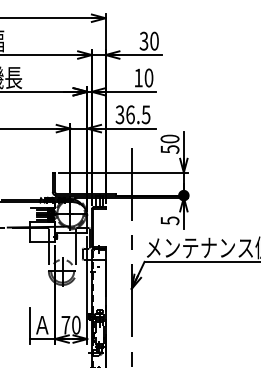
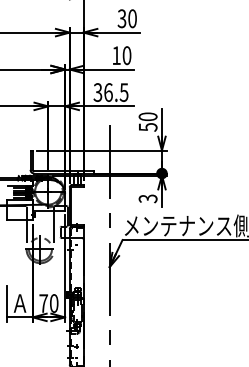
text: (169, 220) -> (147, 198), 5 -> 3

